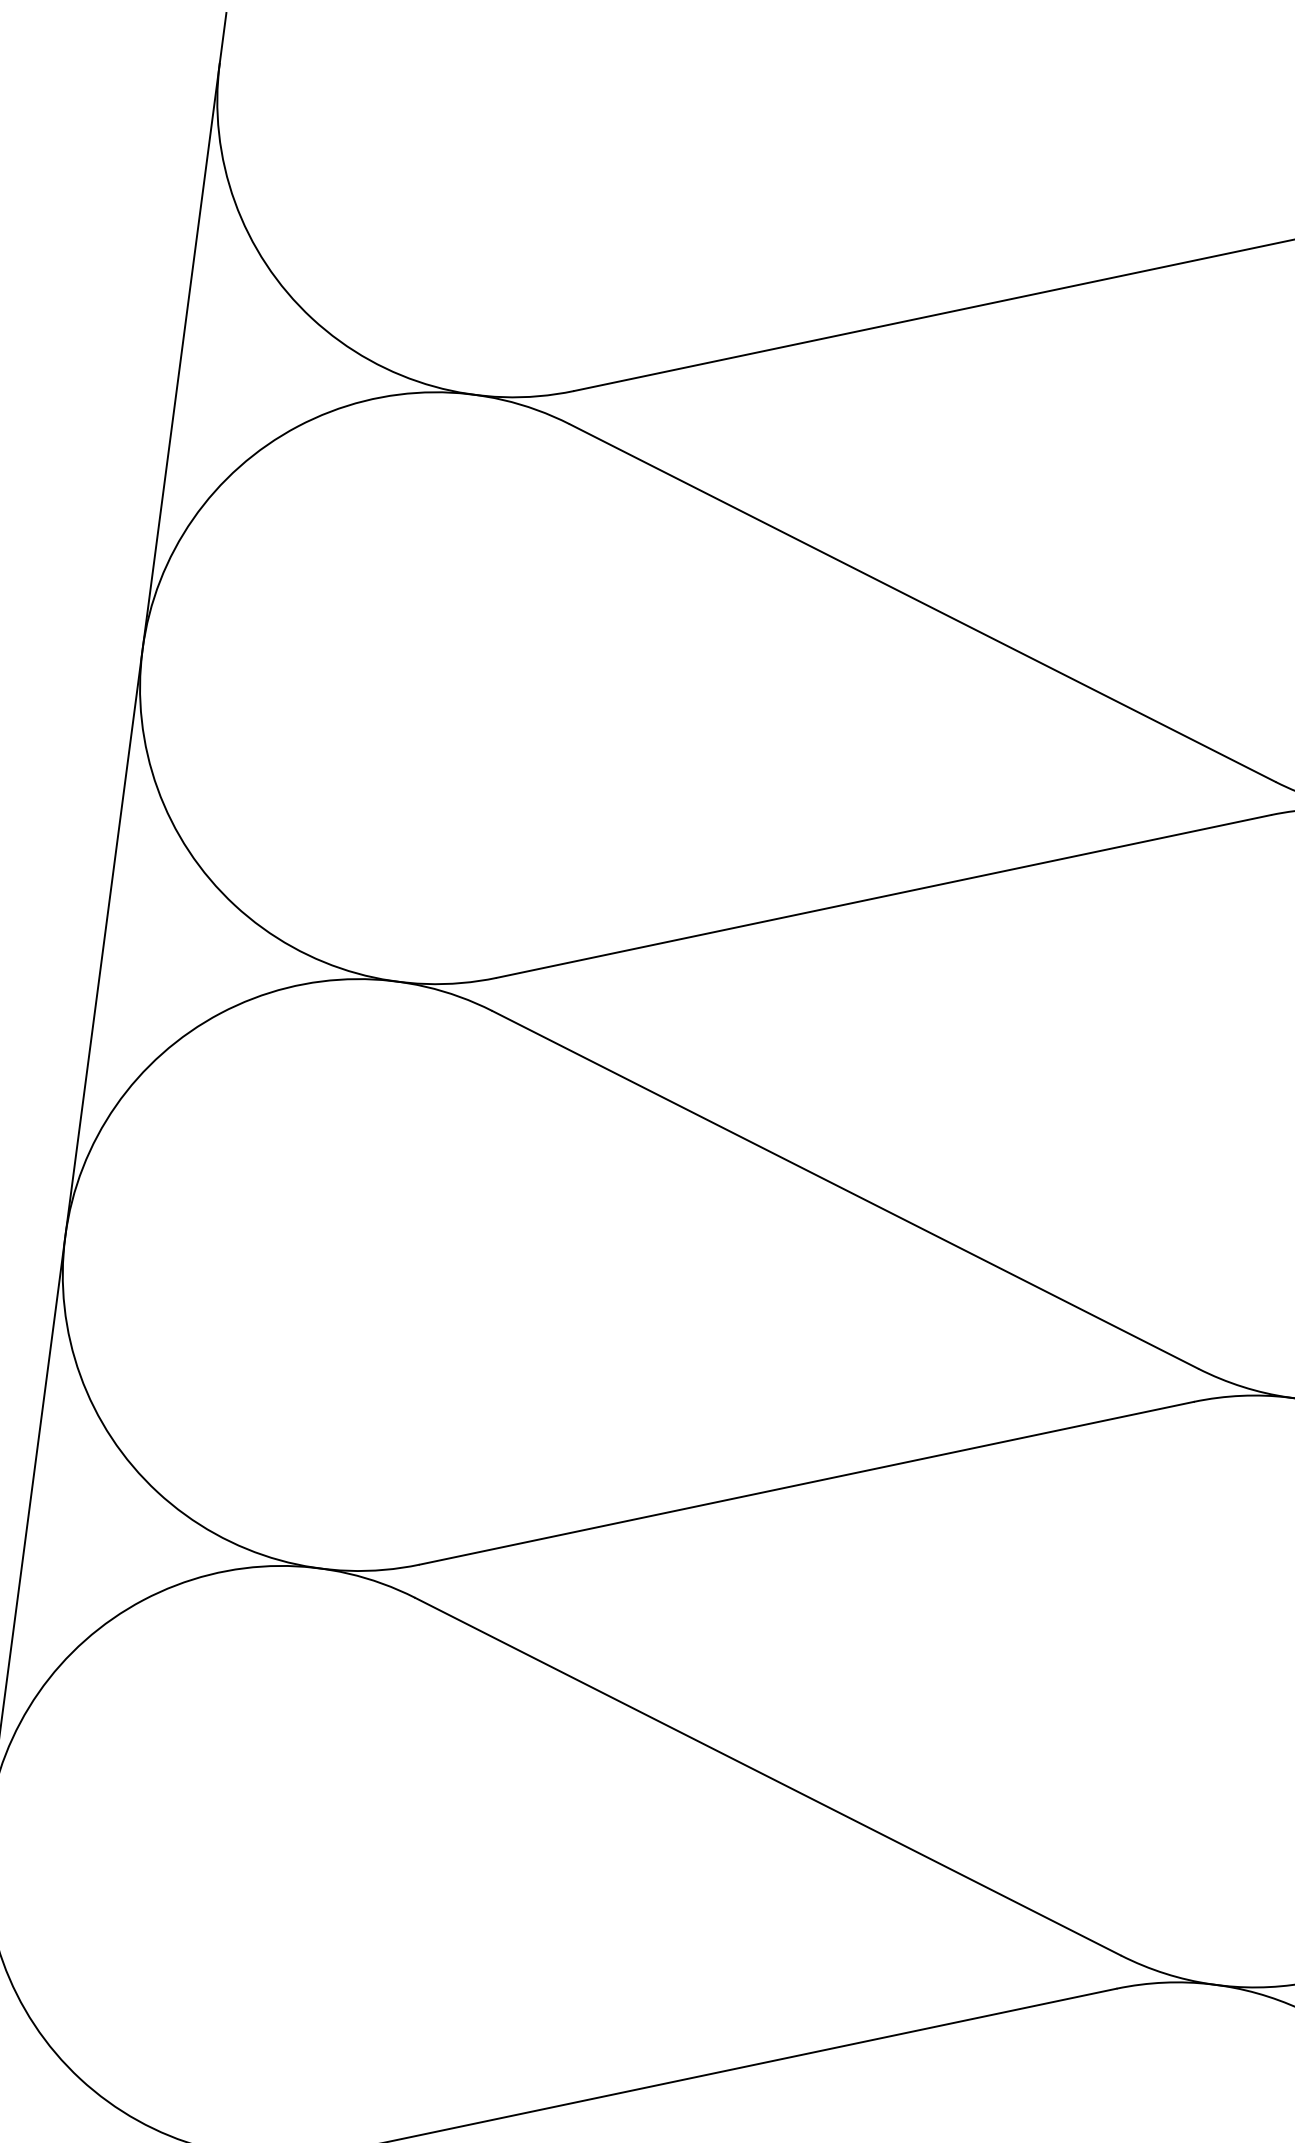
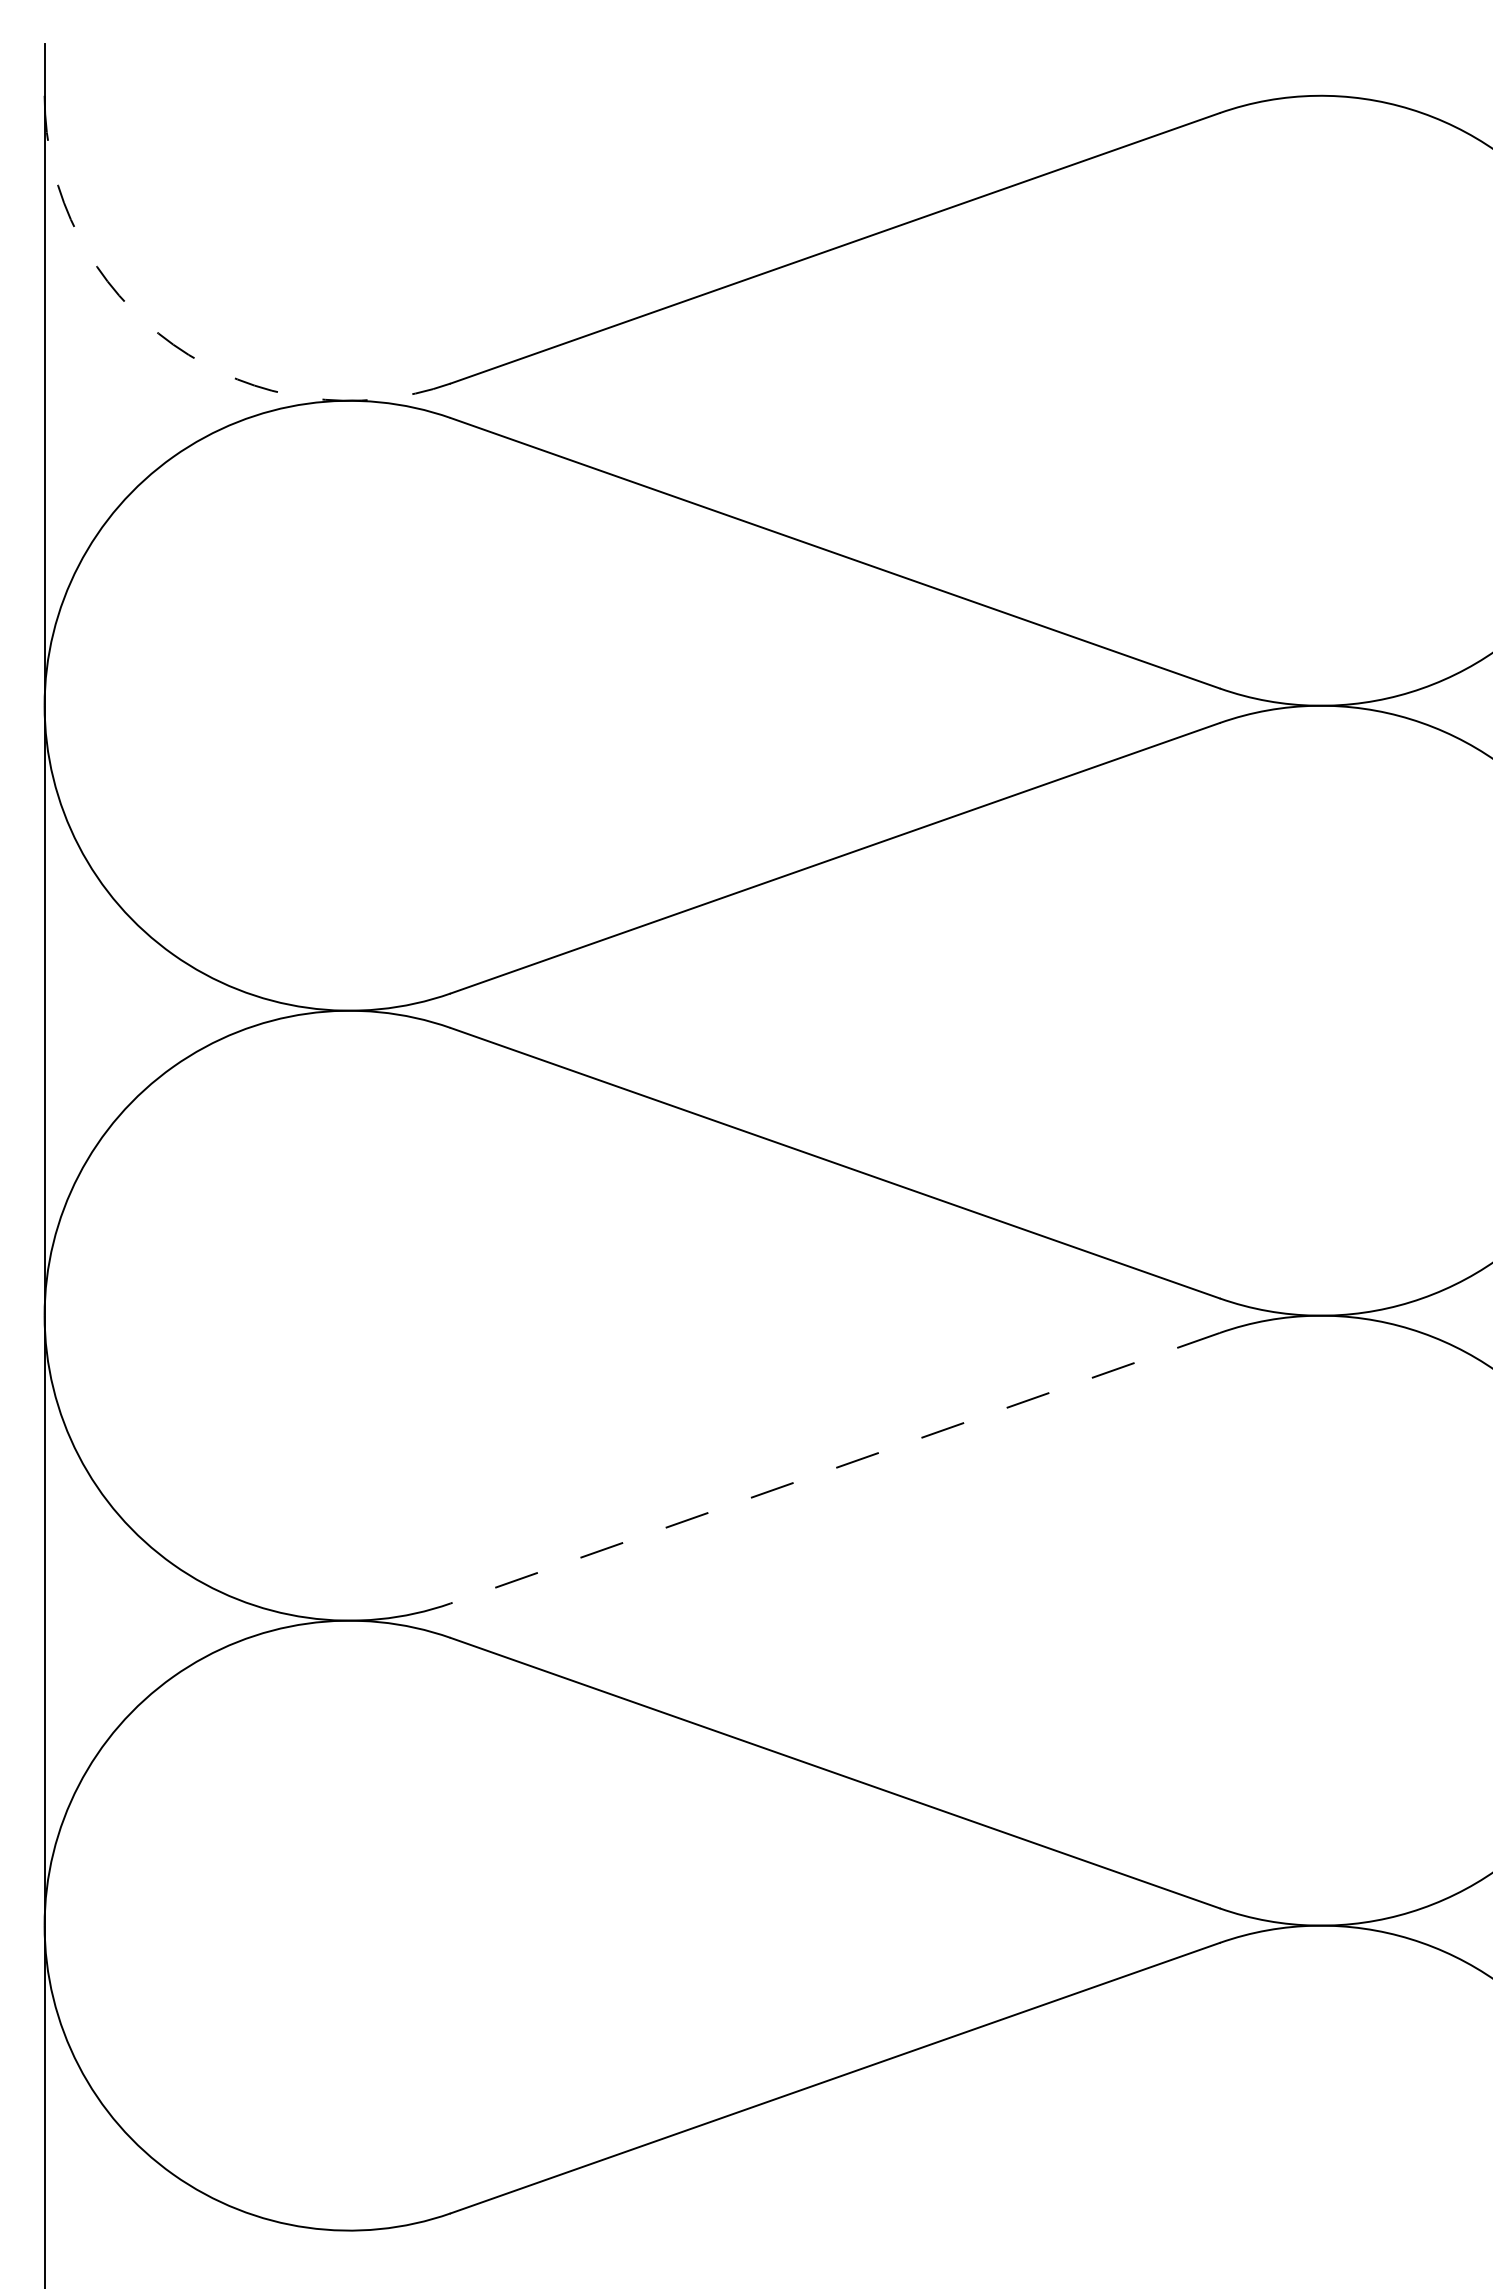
arc: (312, 318) -> (173, 344), solid -> dashed
line: (806, 1483) -> (835, 1468), solid -> dashed

